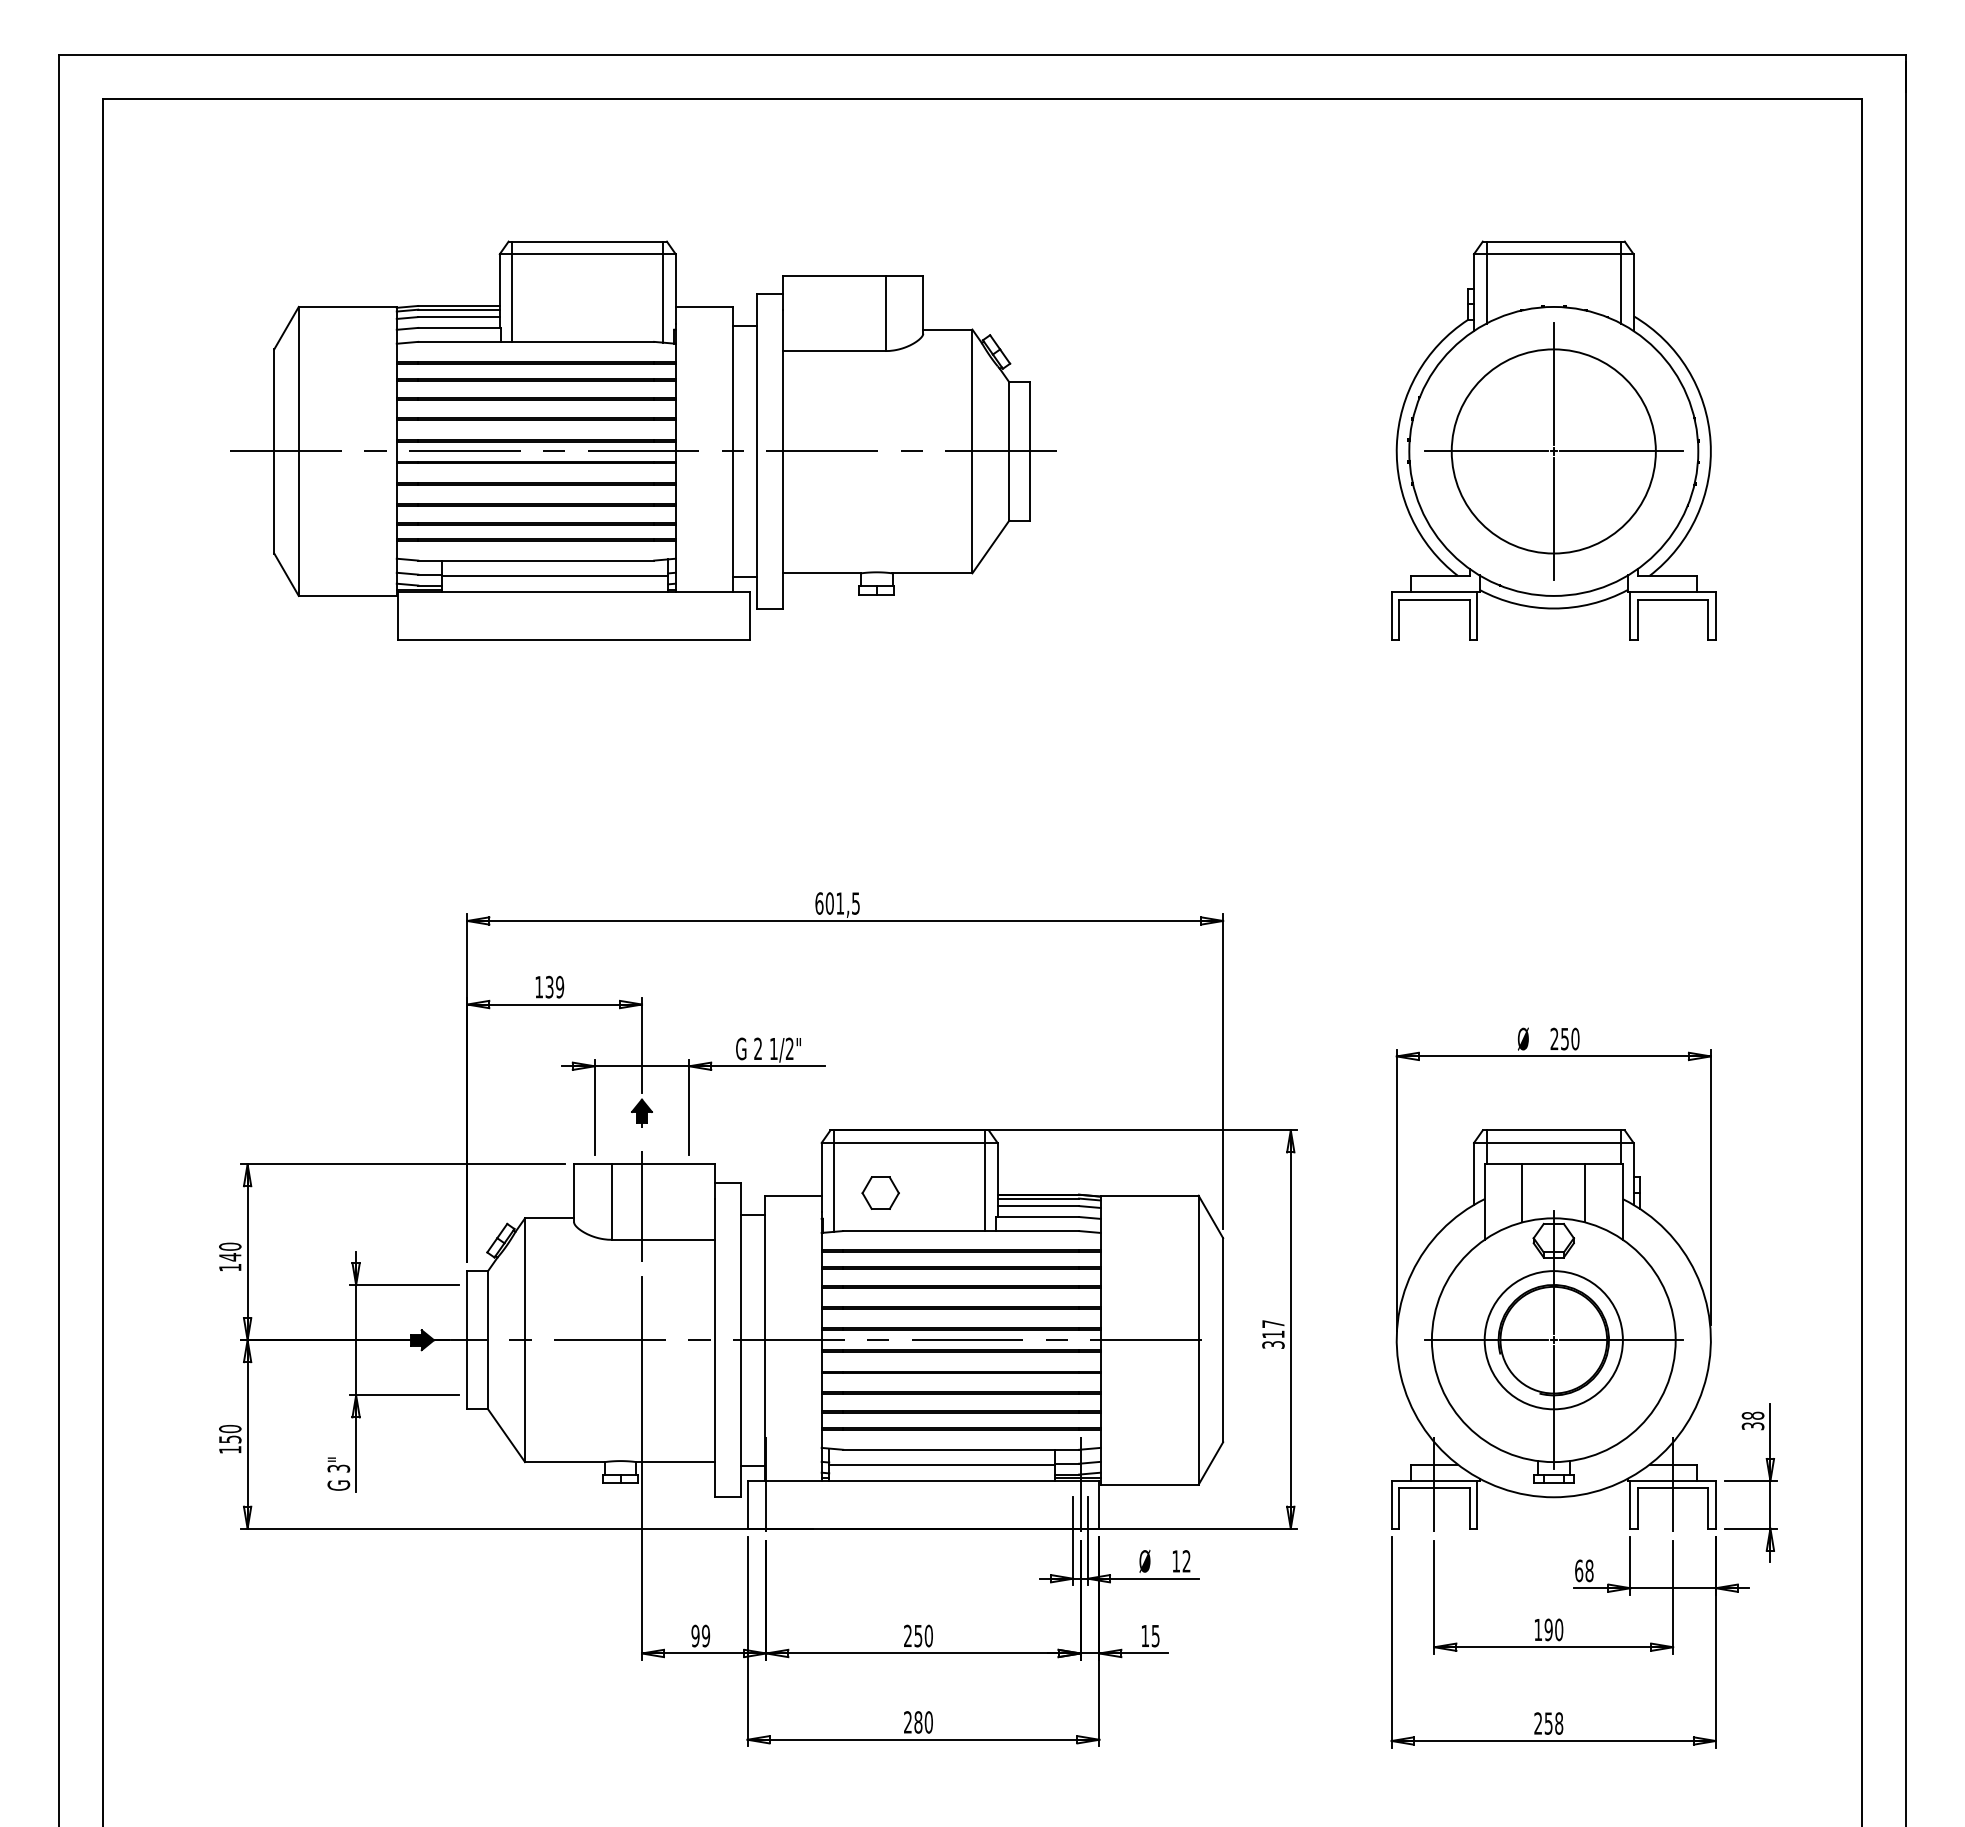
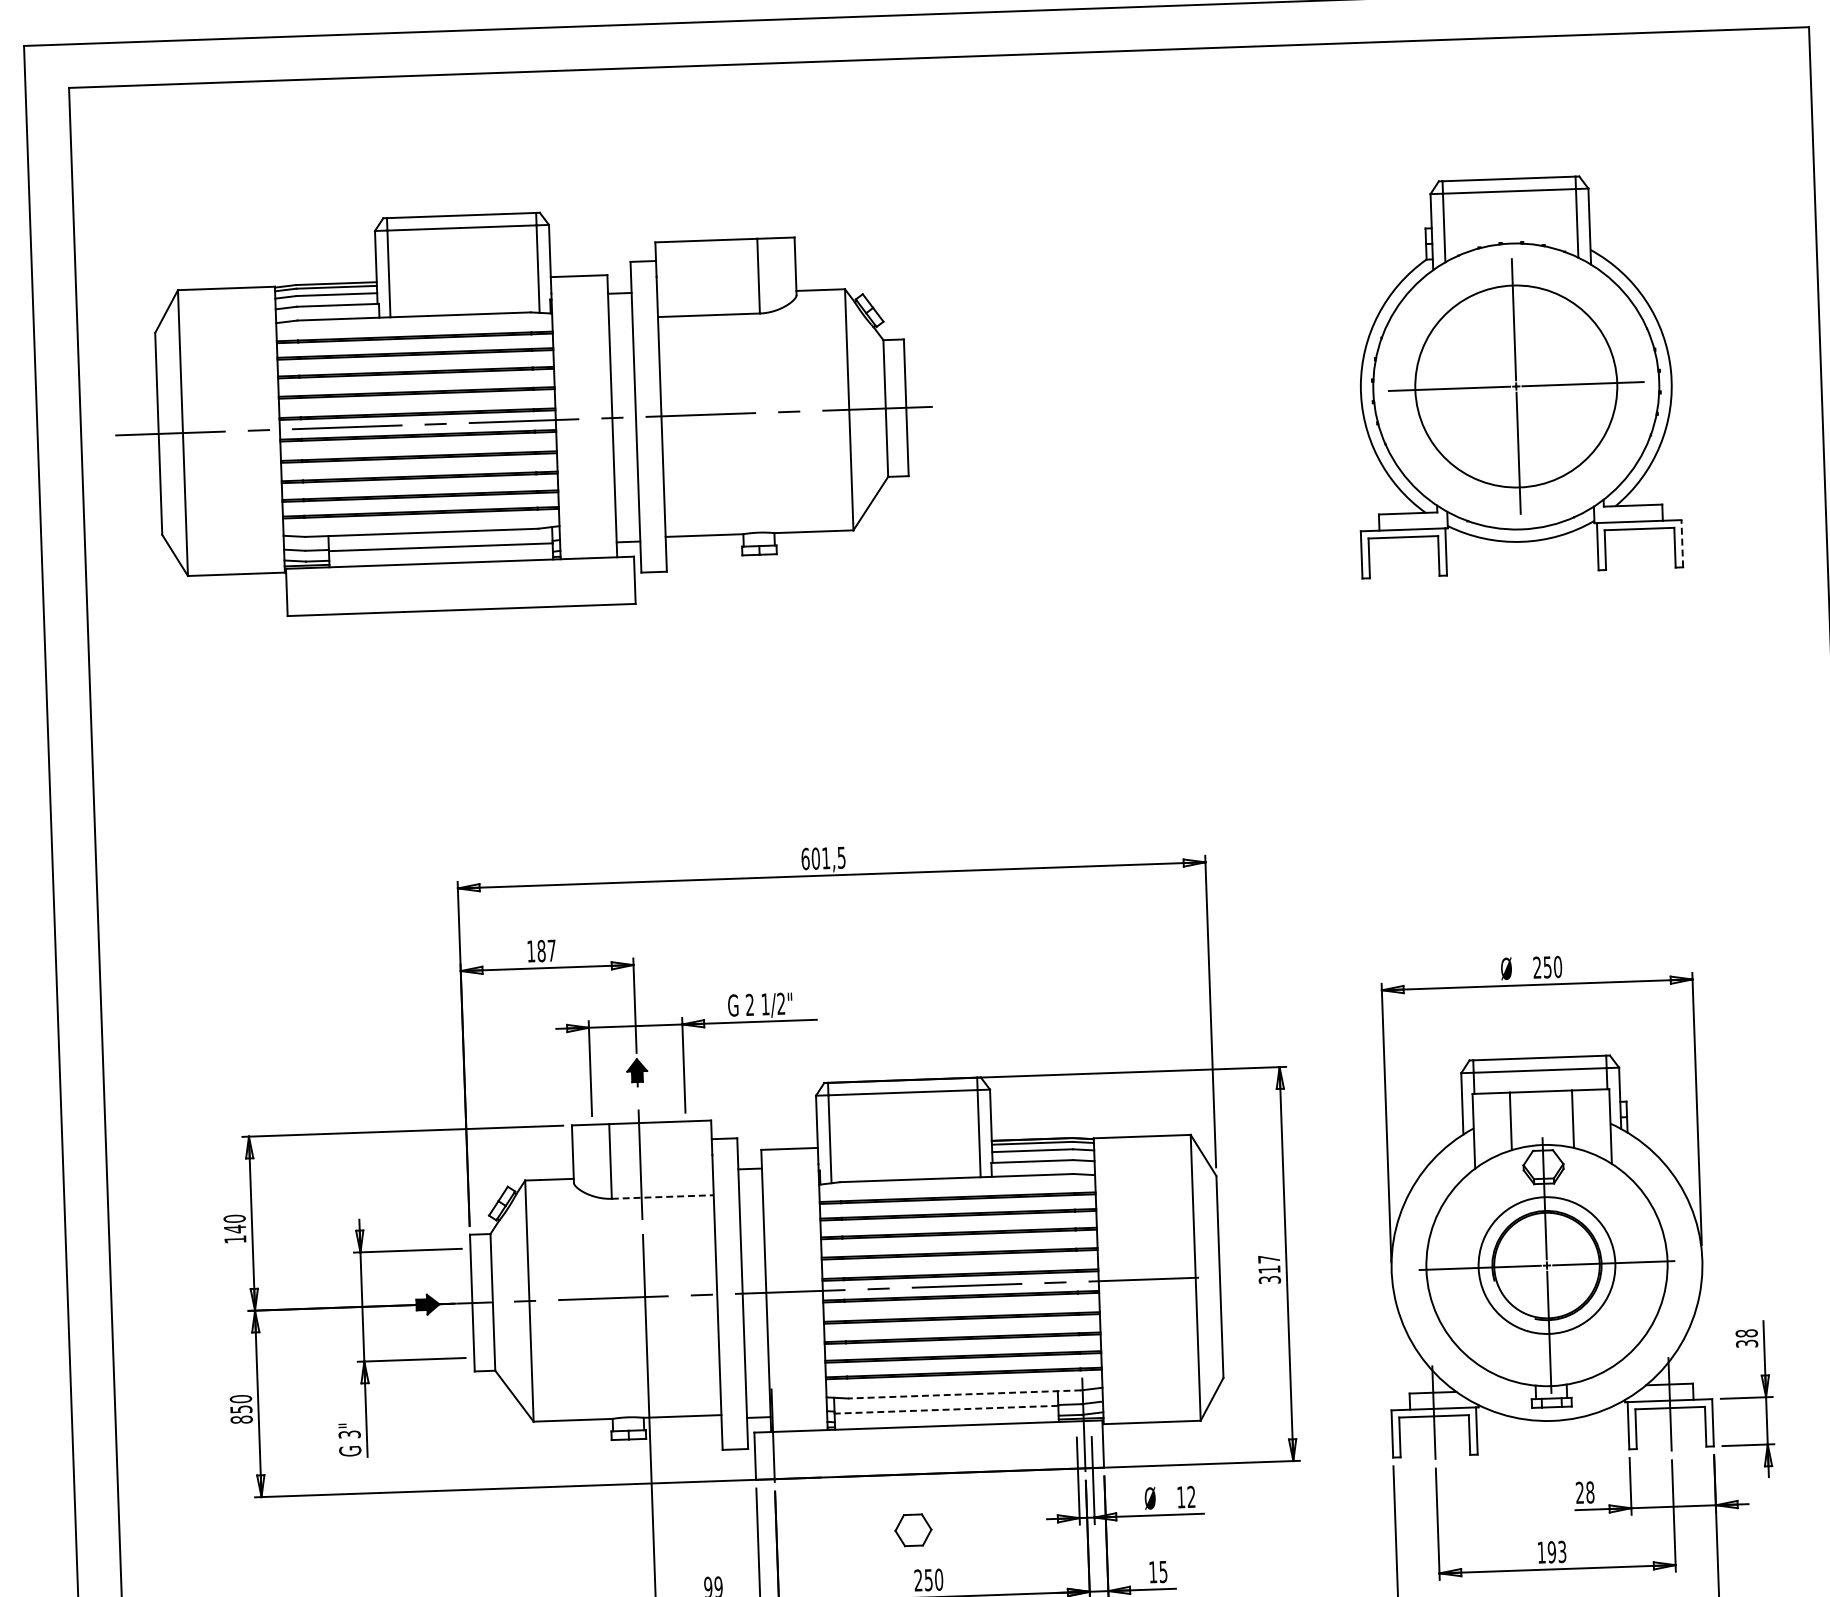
part: (643, 440) -> (523, 410), moved
line: (1715, 616) -> (1681, 544), solid -> dashed
text: (554, 986) -> (546, 950), 139 -> 187
part: (880, 1192) -> (913, 1529), moved
line: (663, 1239) -> (662, 1196), solid -> dashed
text: (230, 1449) -> (241, 1419), 150 -> 850
line: (961, 1449) -> (964, 1394), solid -> dashed
line: (941, 1464) -> (945, 1409), solid -> dashed
text: (1579, 1570) -> (1580, 1492), 68 -> 28
text: (1559, 1629) -> (1562, 1551), 190 -> 193

